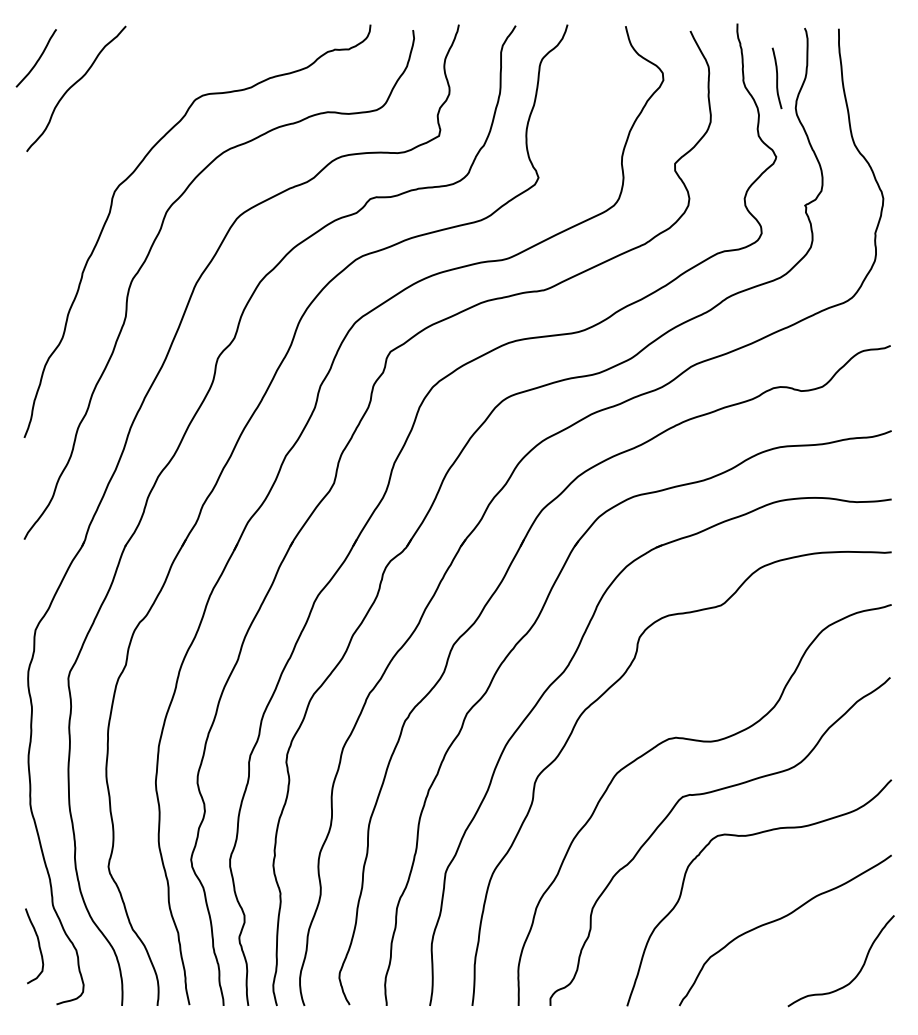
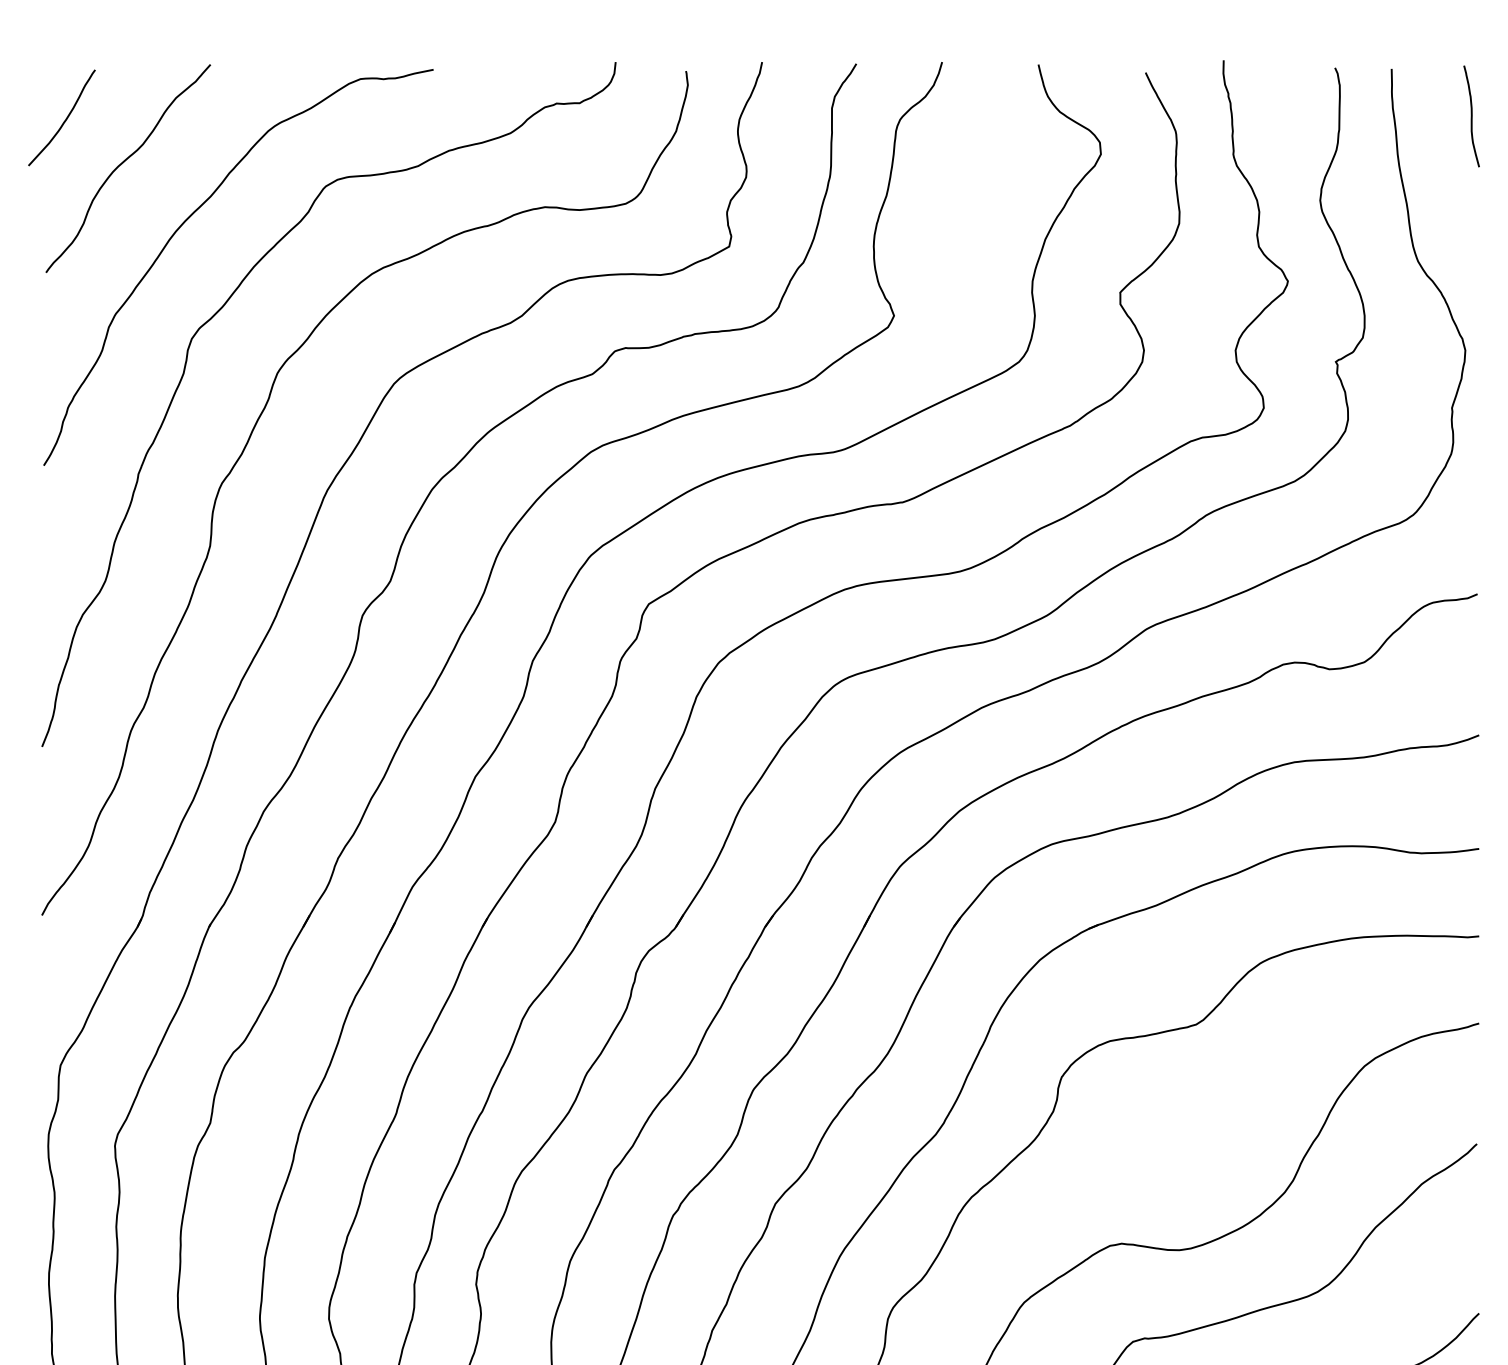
curve: (776, 78) -> (1470, 116), moved
curve: (113, 119) -> (189, 219), added

